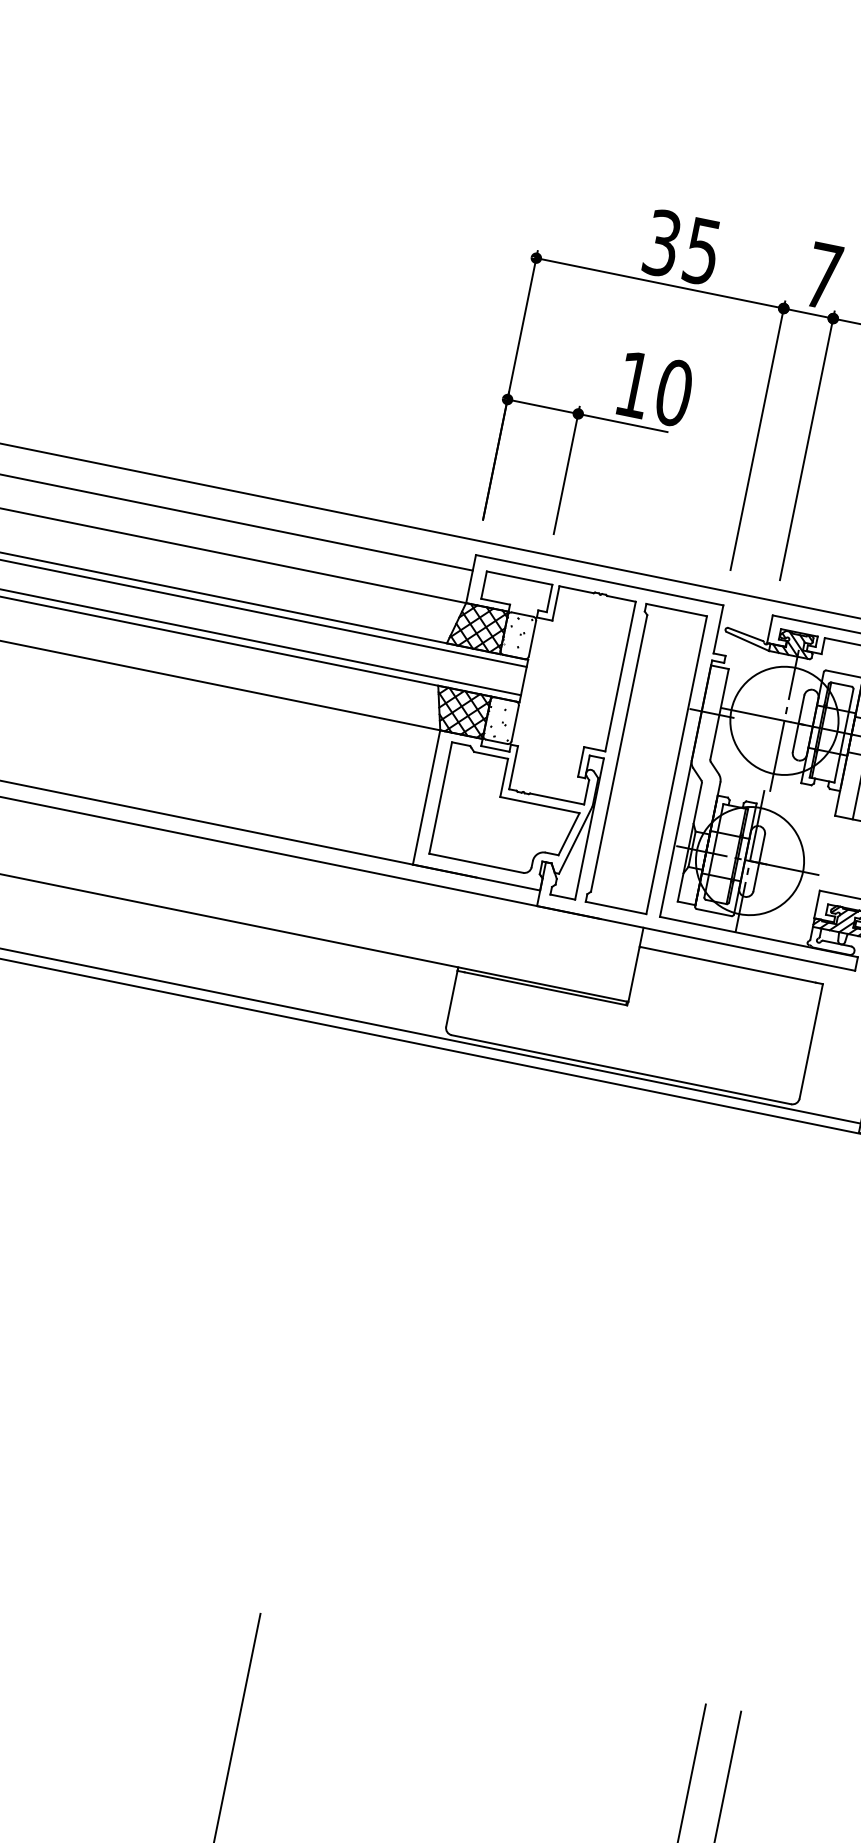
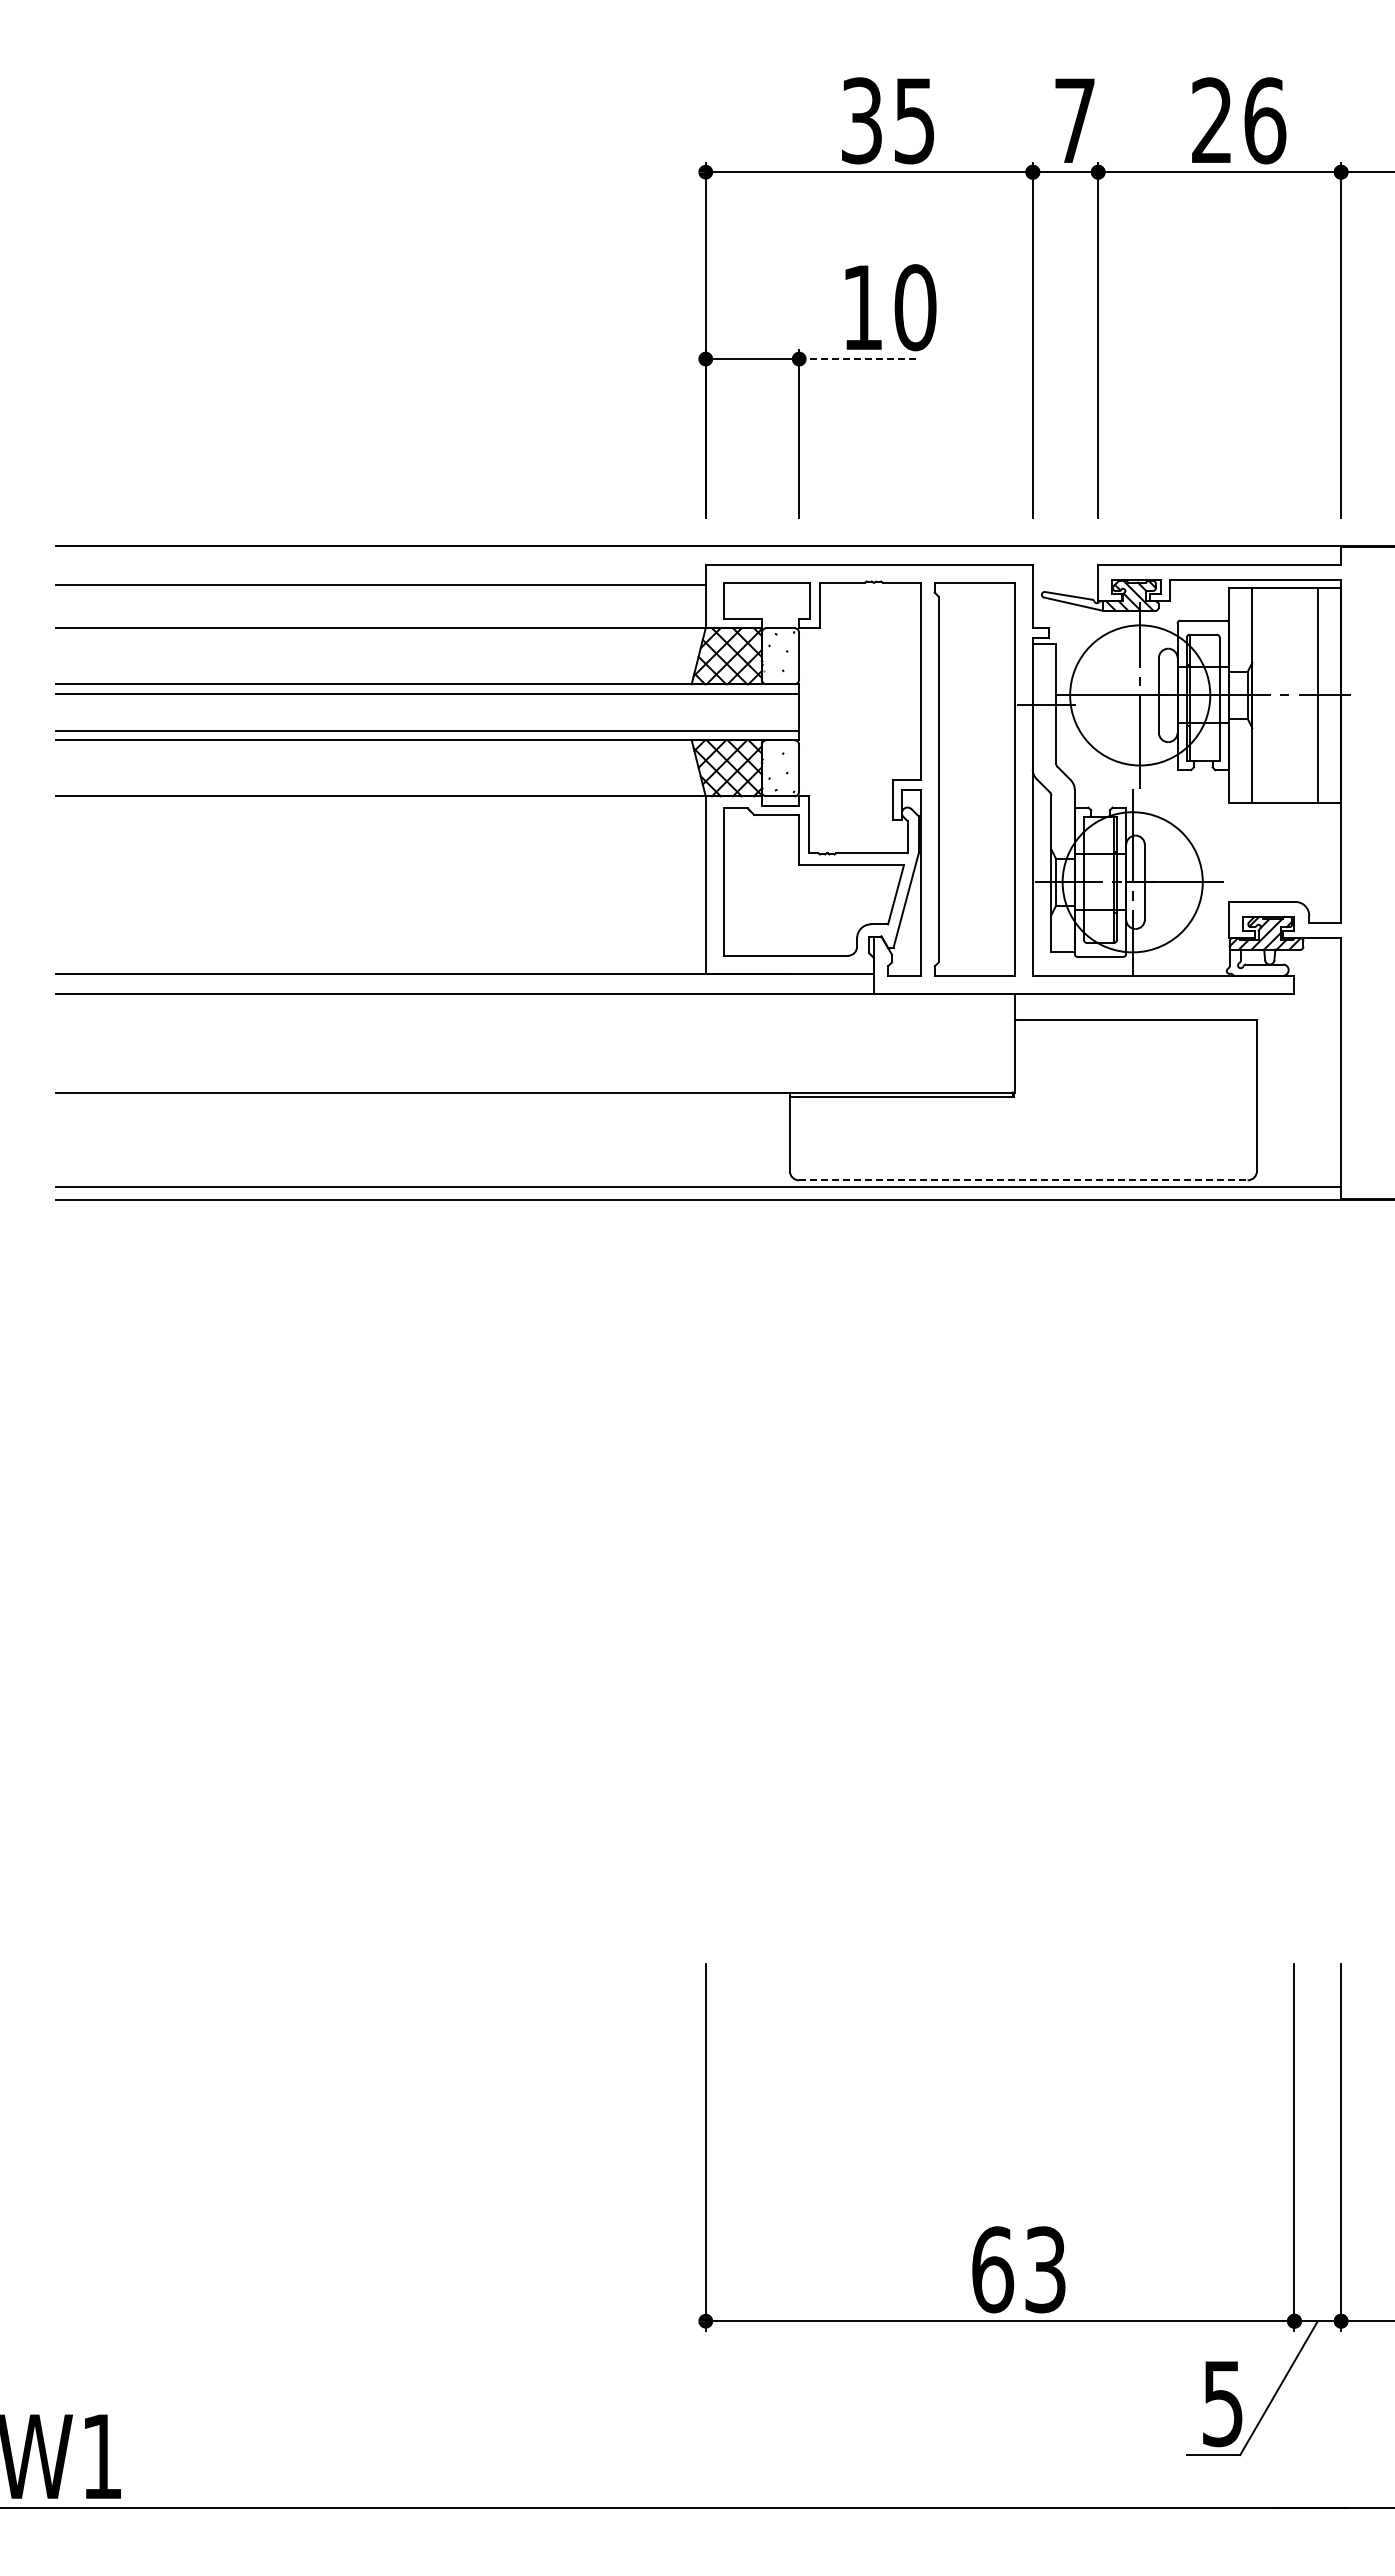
line: (623, 423) -> (858, 359), solid -> dashed
line: (621, 1069) -> (1023, 1180), solid -> dashed

